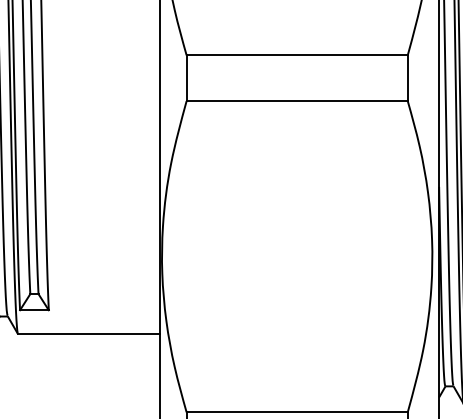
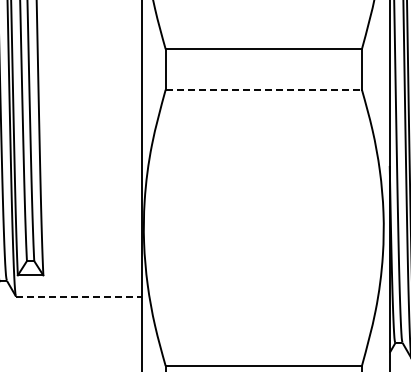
line: (297, 100) -> (264, 89), solid -> dashed
line: (89, 334) -> (79, 296), solid -> dashed

